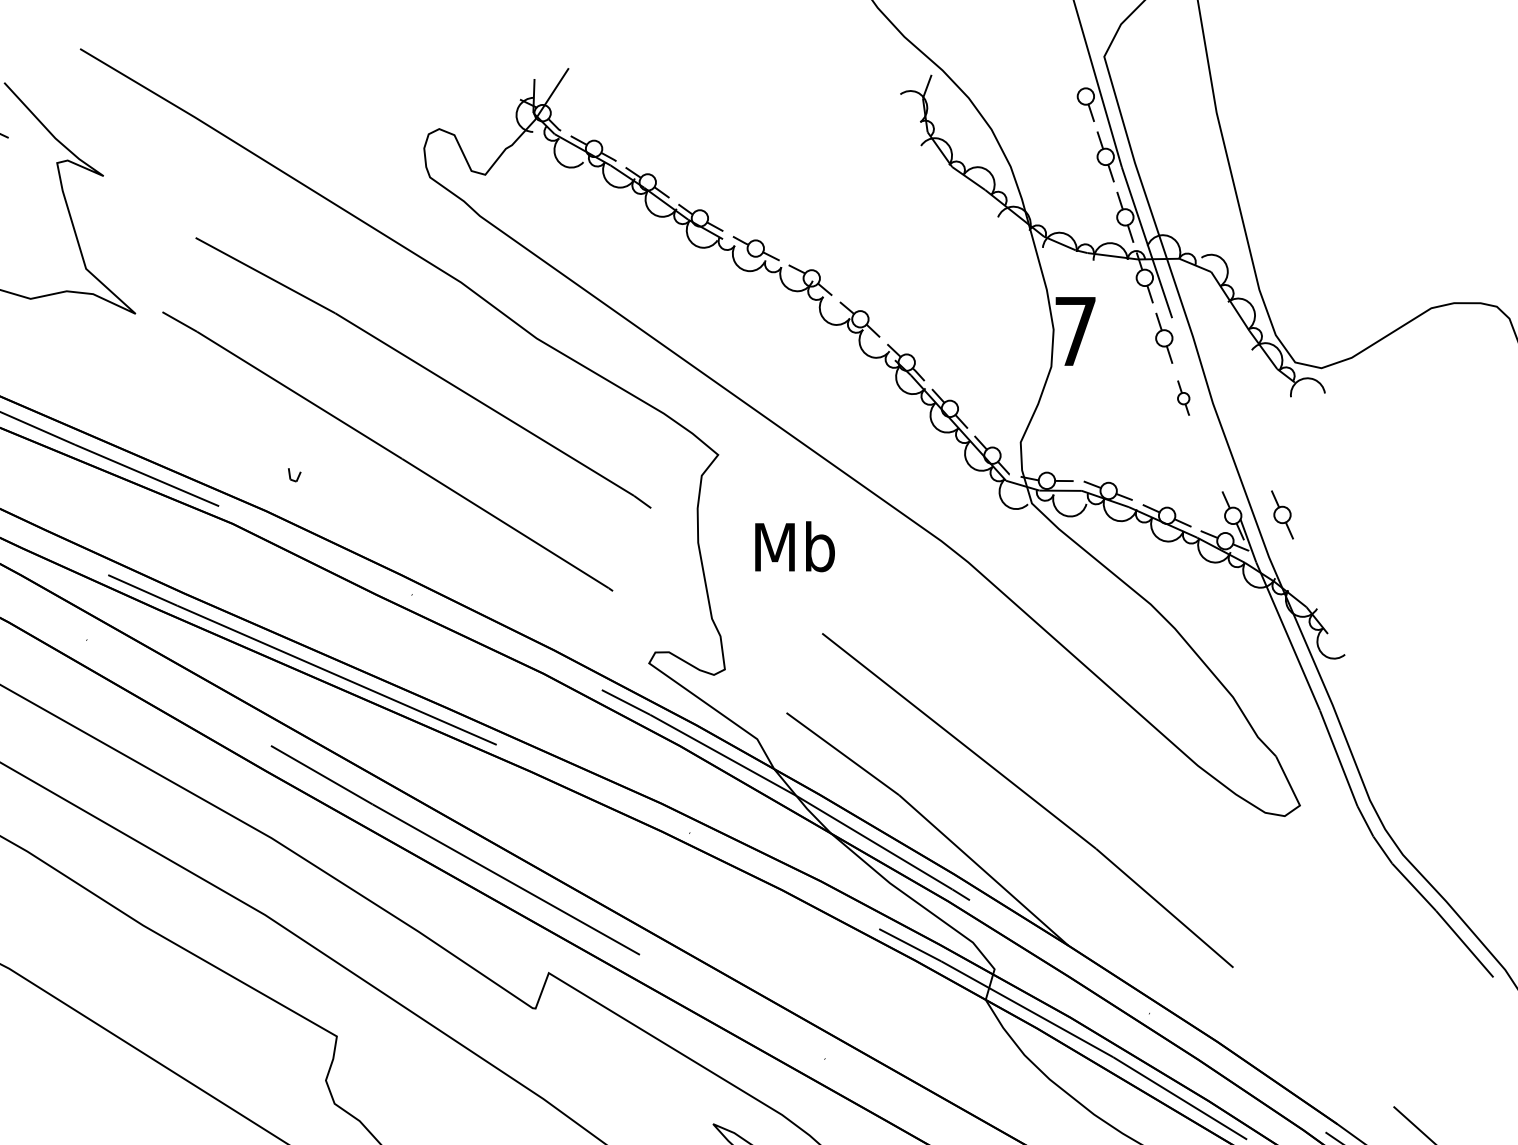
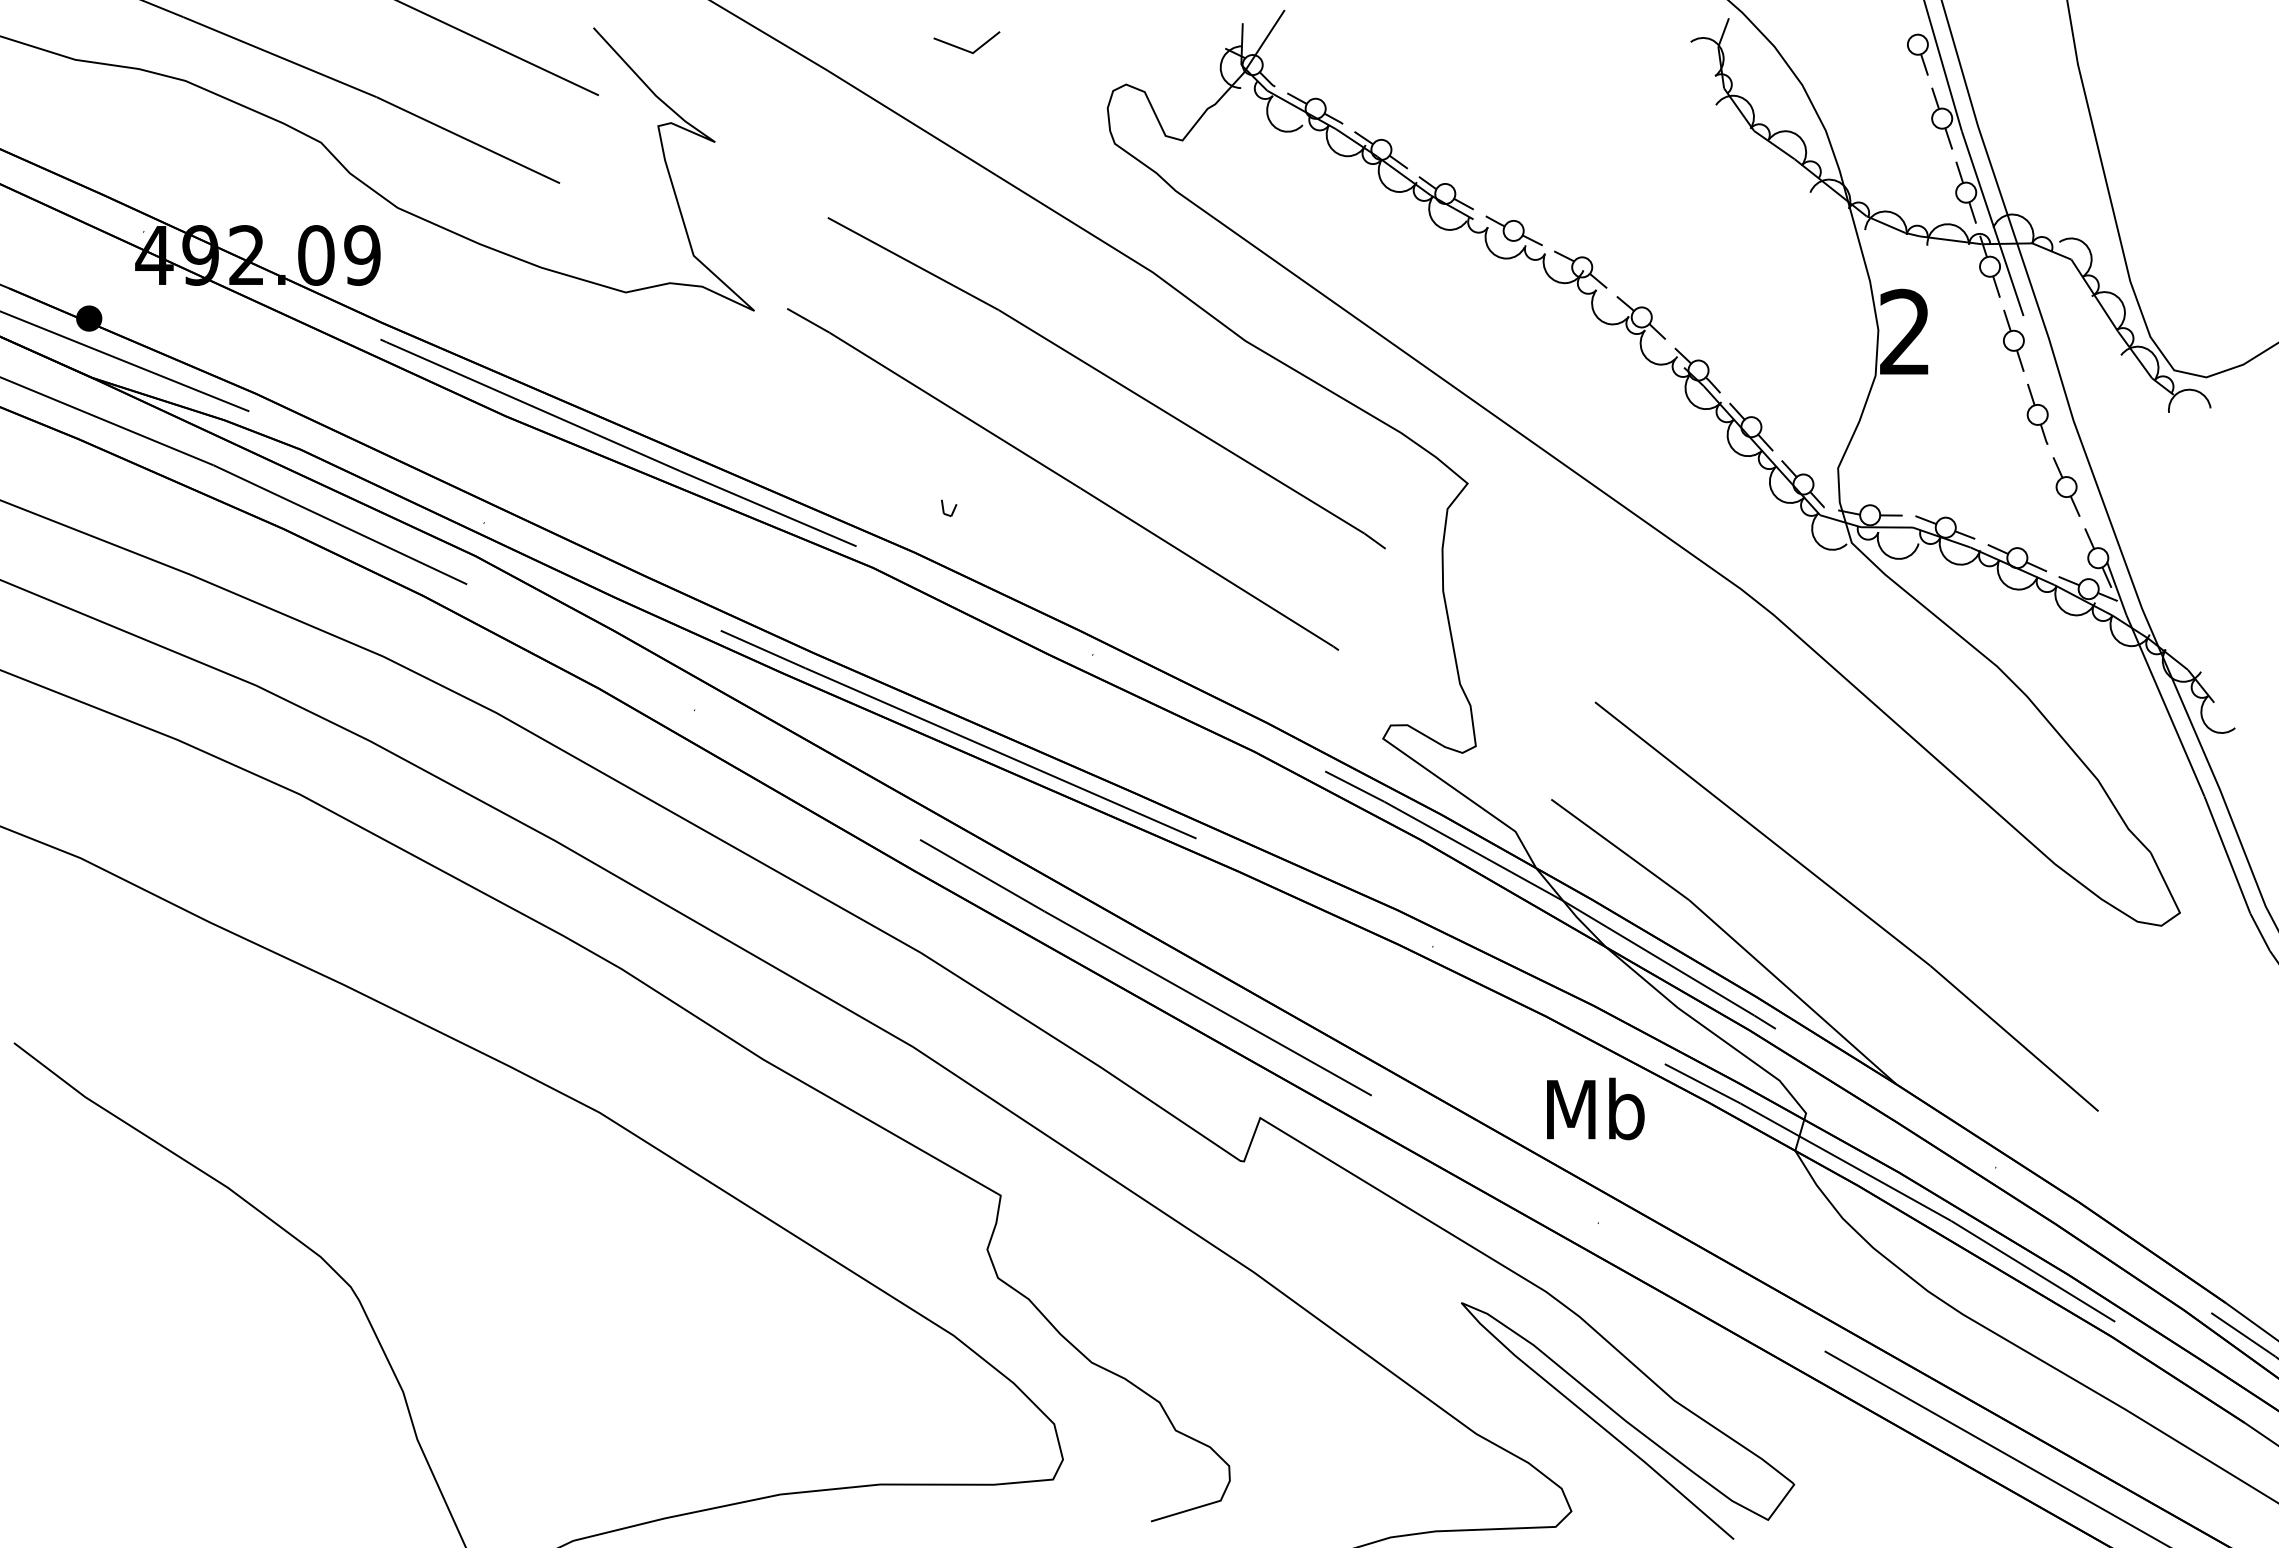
line: (306, 99) -> (963, 48), added
text: (1074, 330) -> (1904, 331), 7 -> 2
part: (1183, 397) -> (2037, 413), size x1.43
part: (1282, 514) -> (2066, 486), moved
text: (794, 546) -> (1595, 1108), moved

